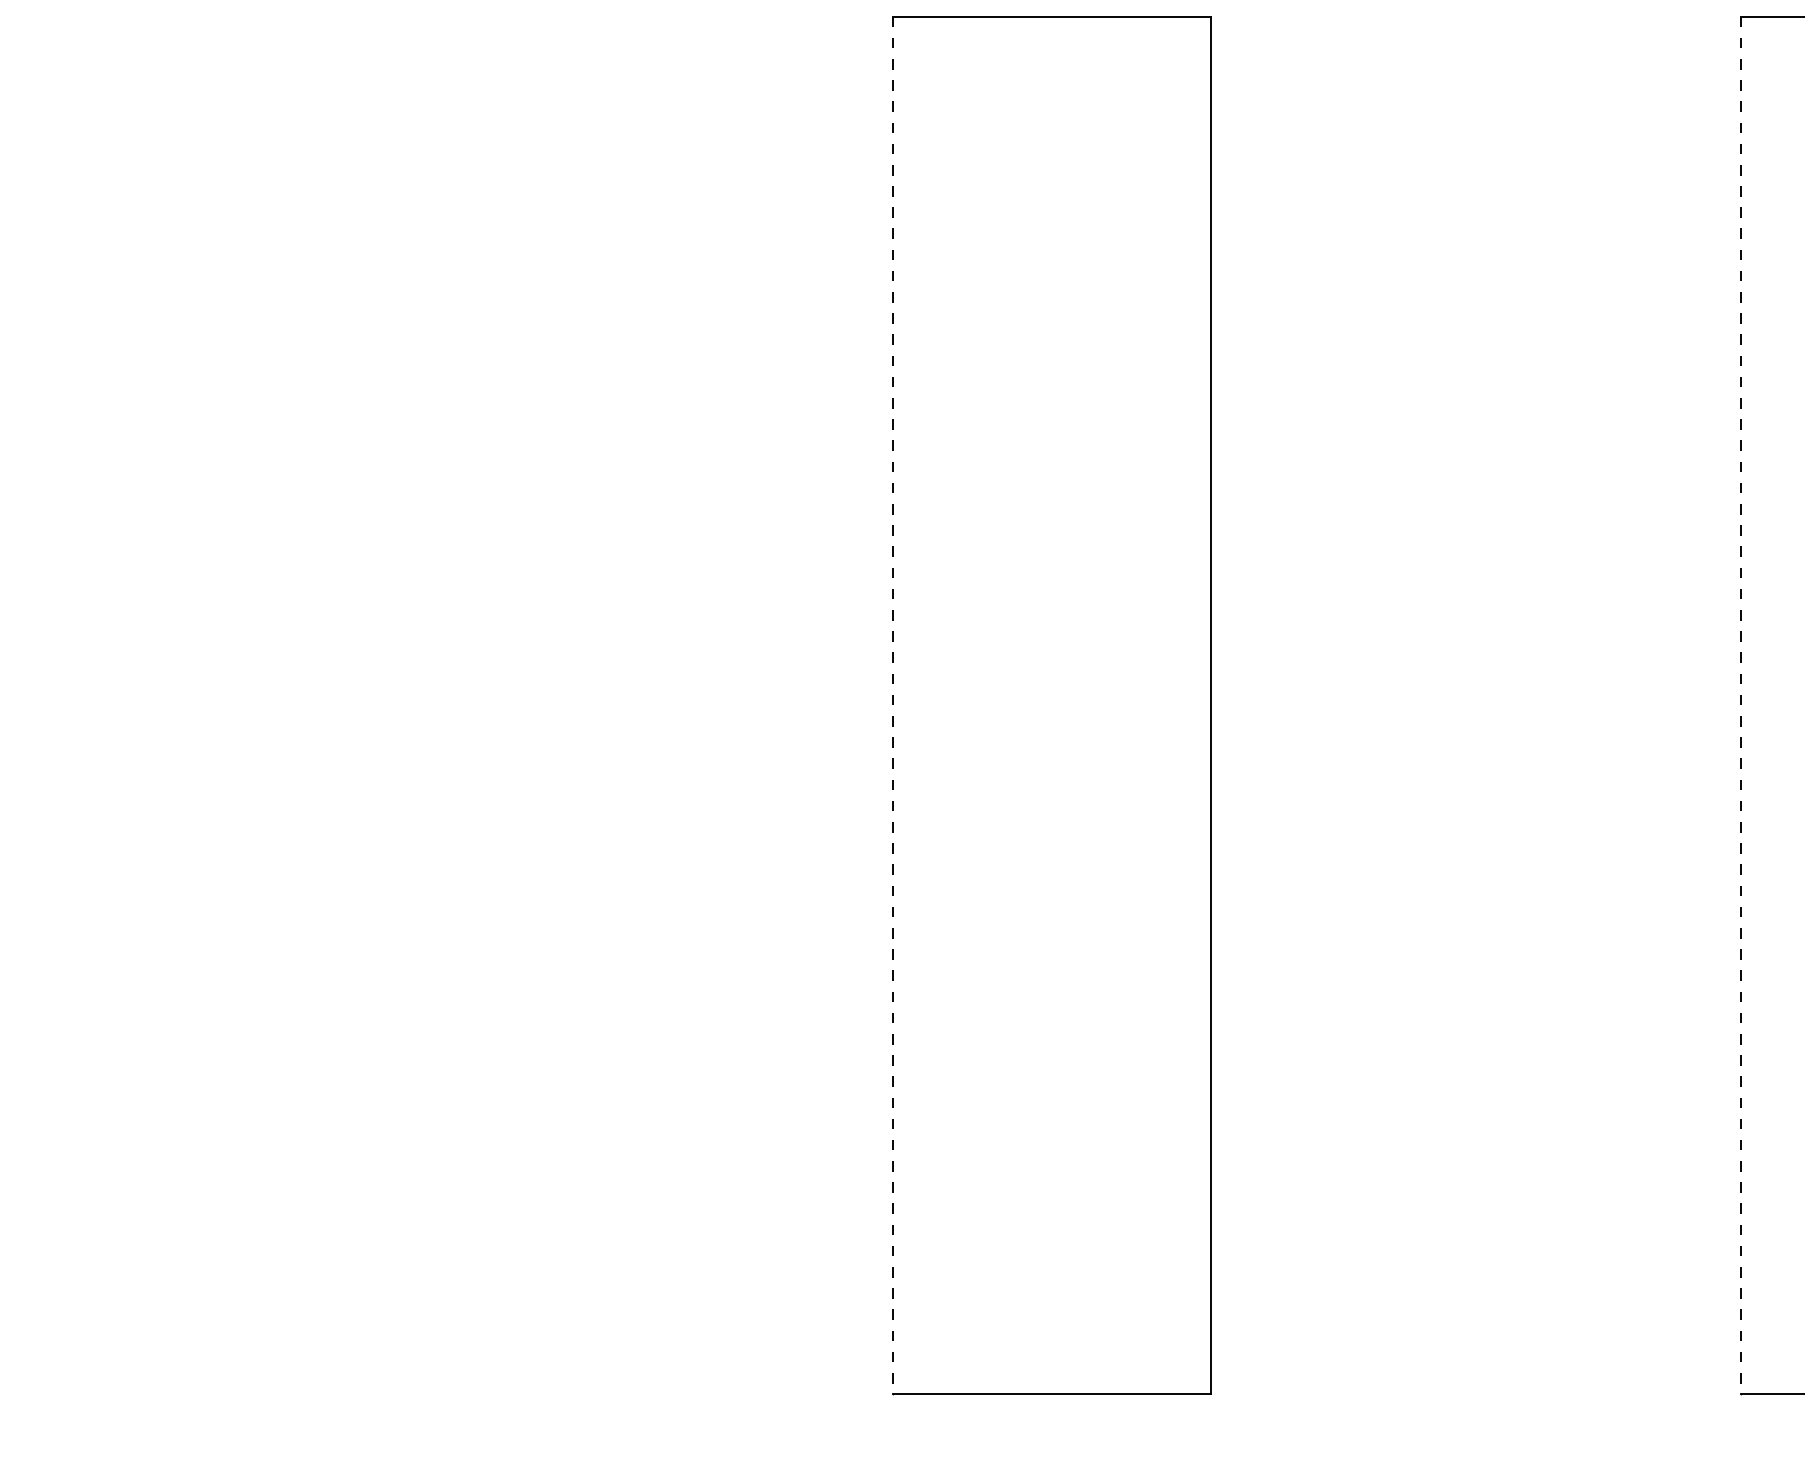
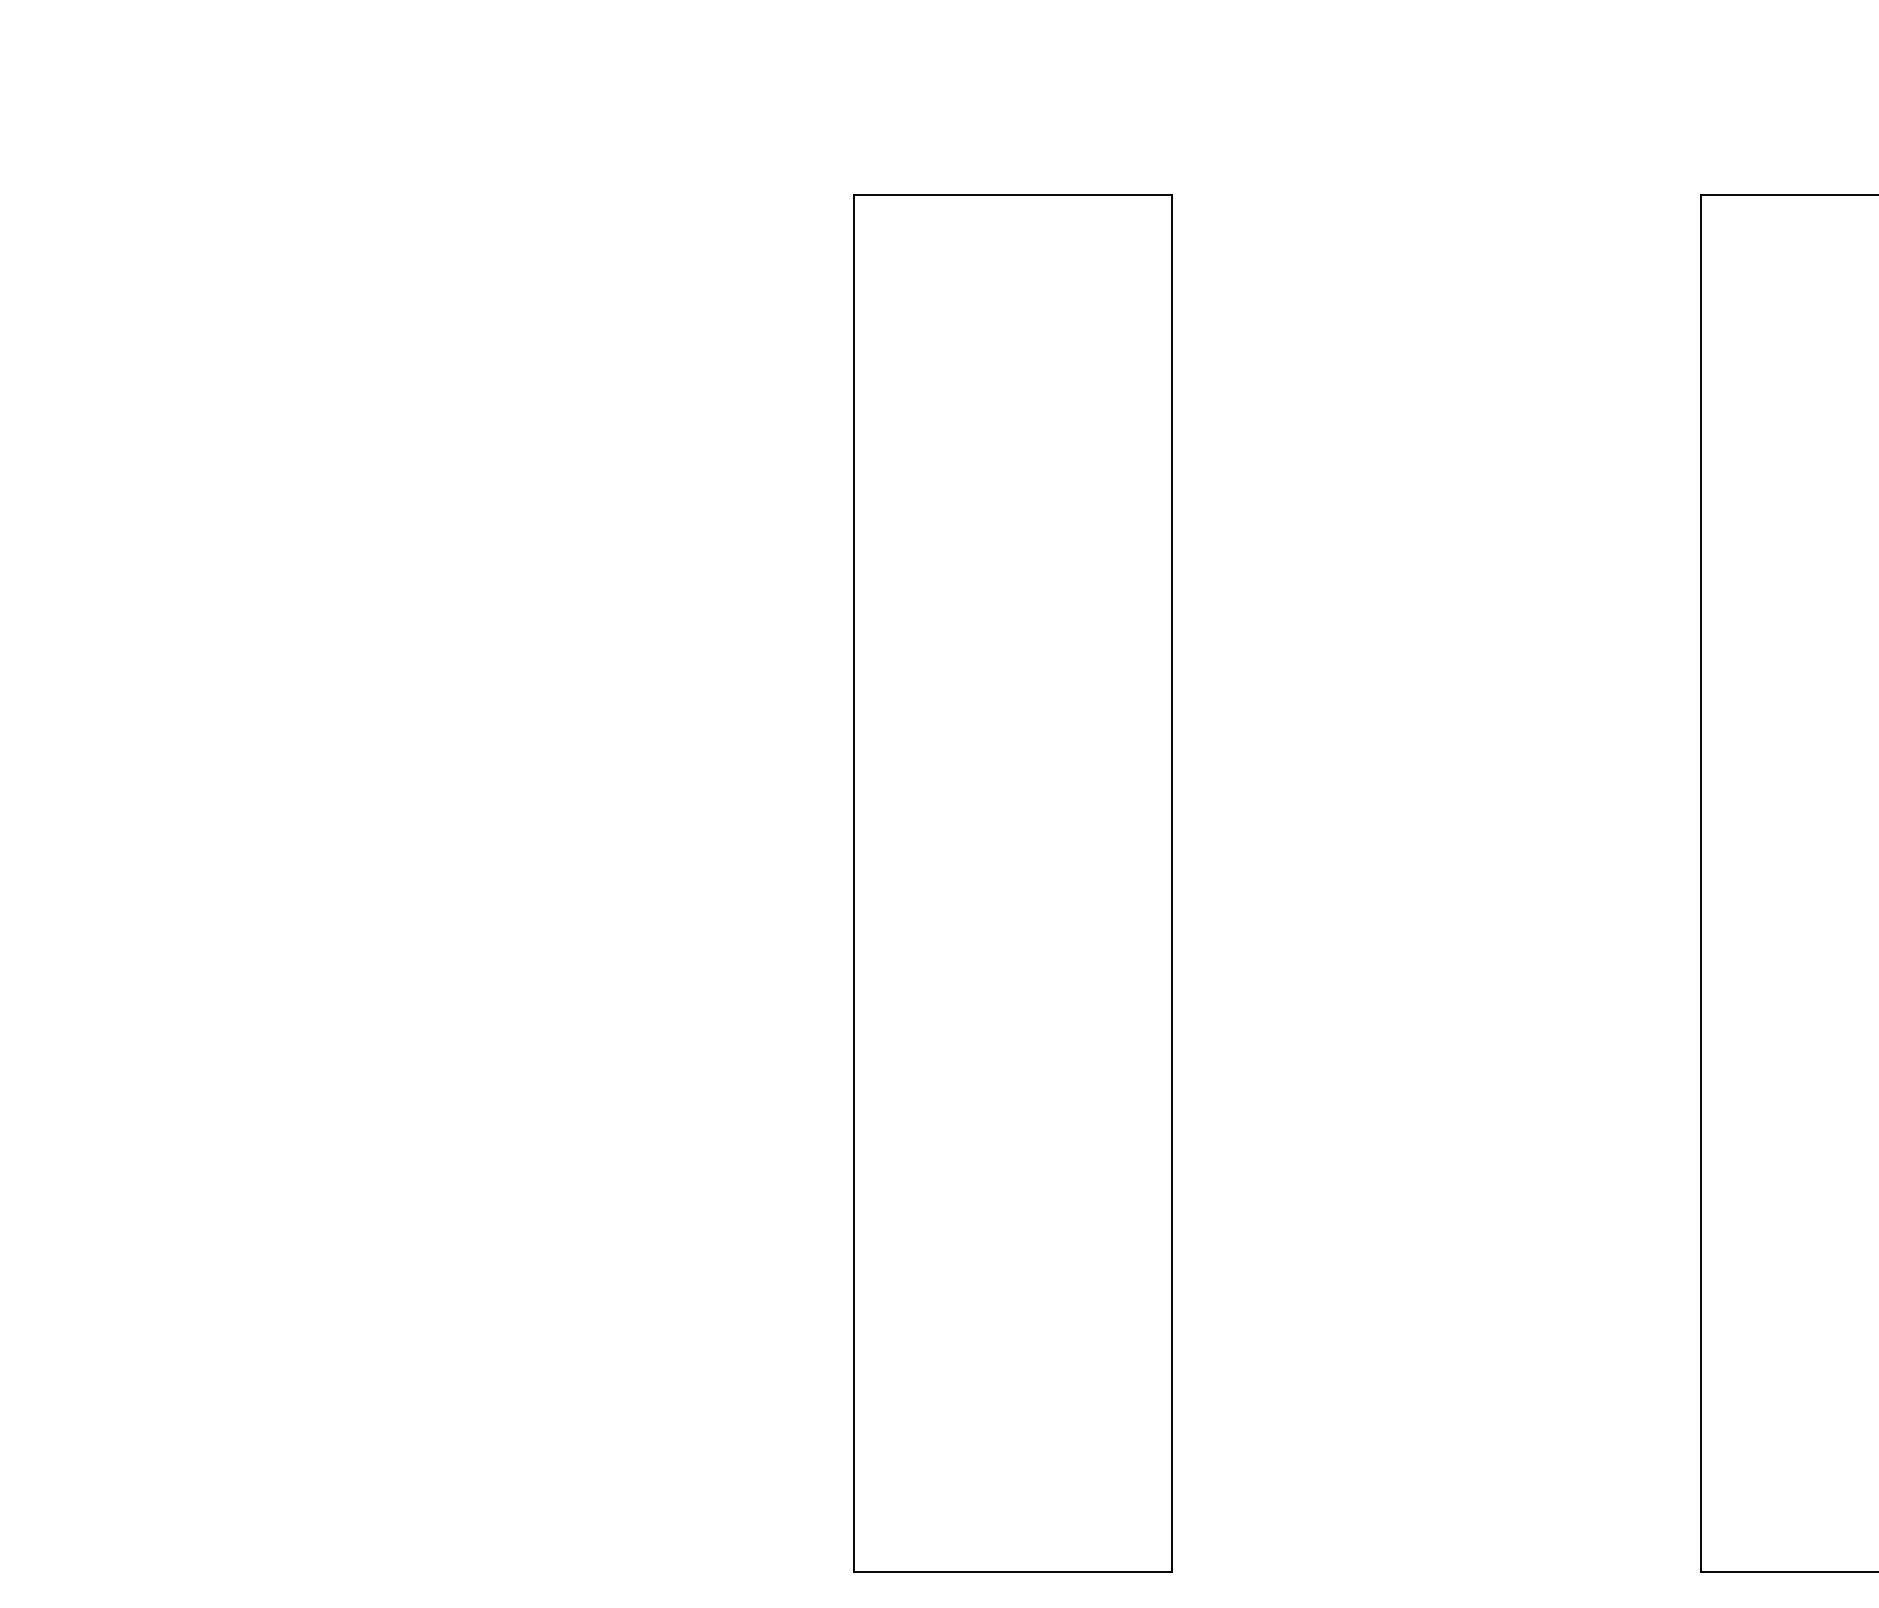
line: (893, 705) -> (853, 883), dashed -> solid
line: (1741, 705) -> (1701, 883), dashed -> solid

